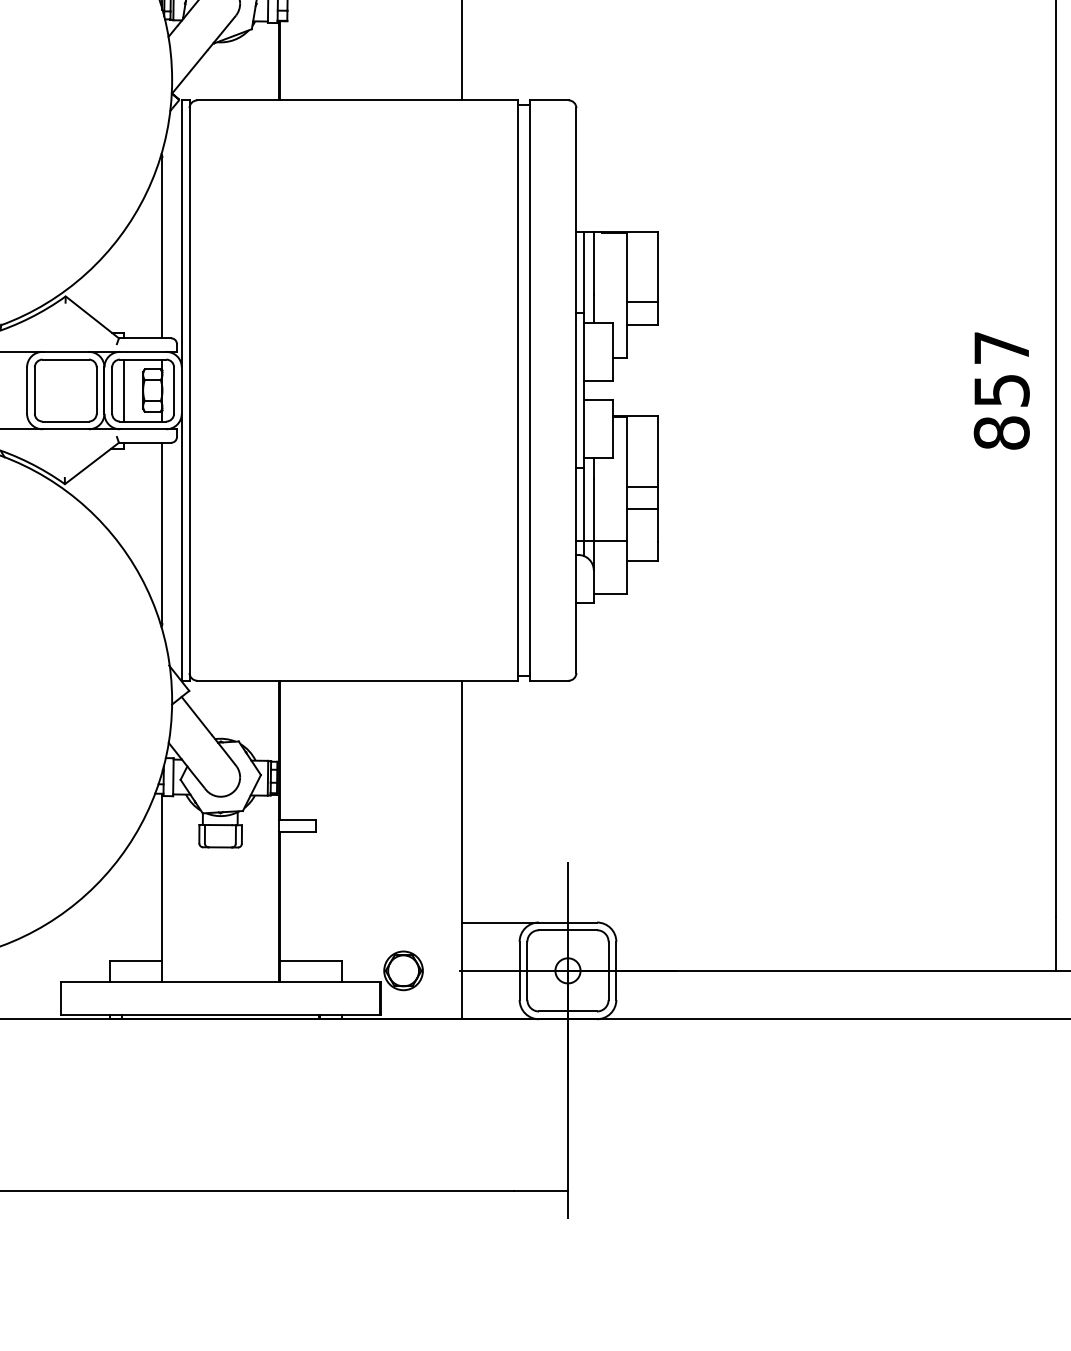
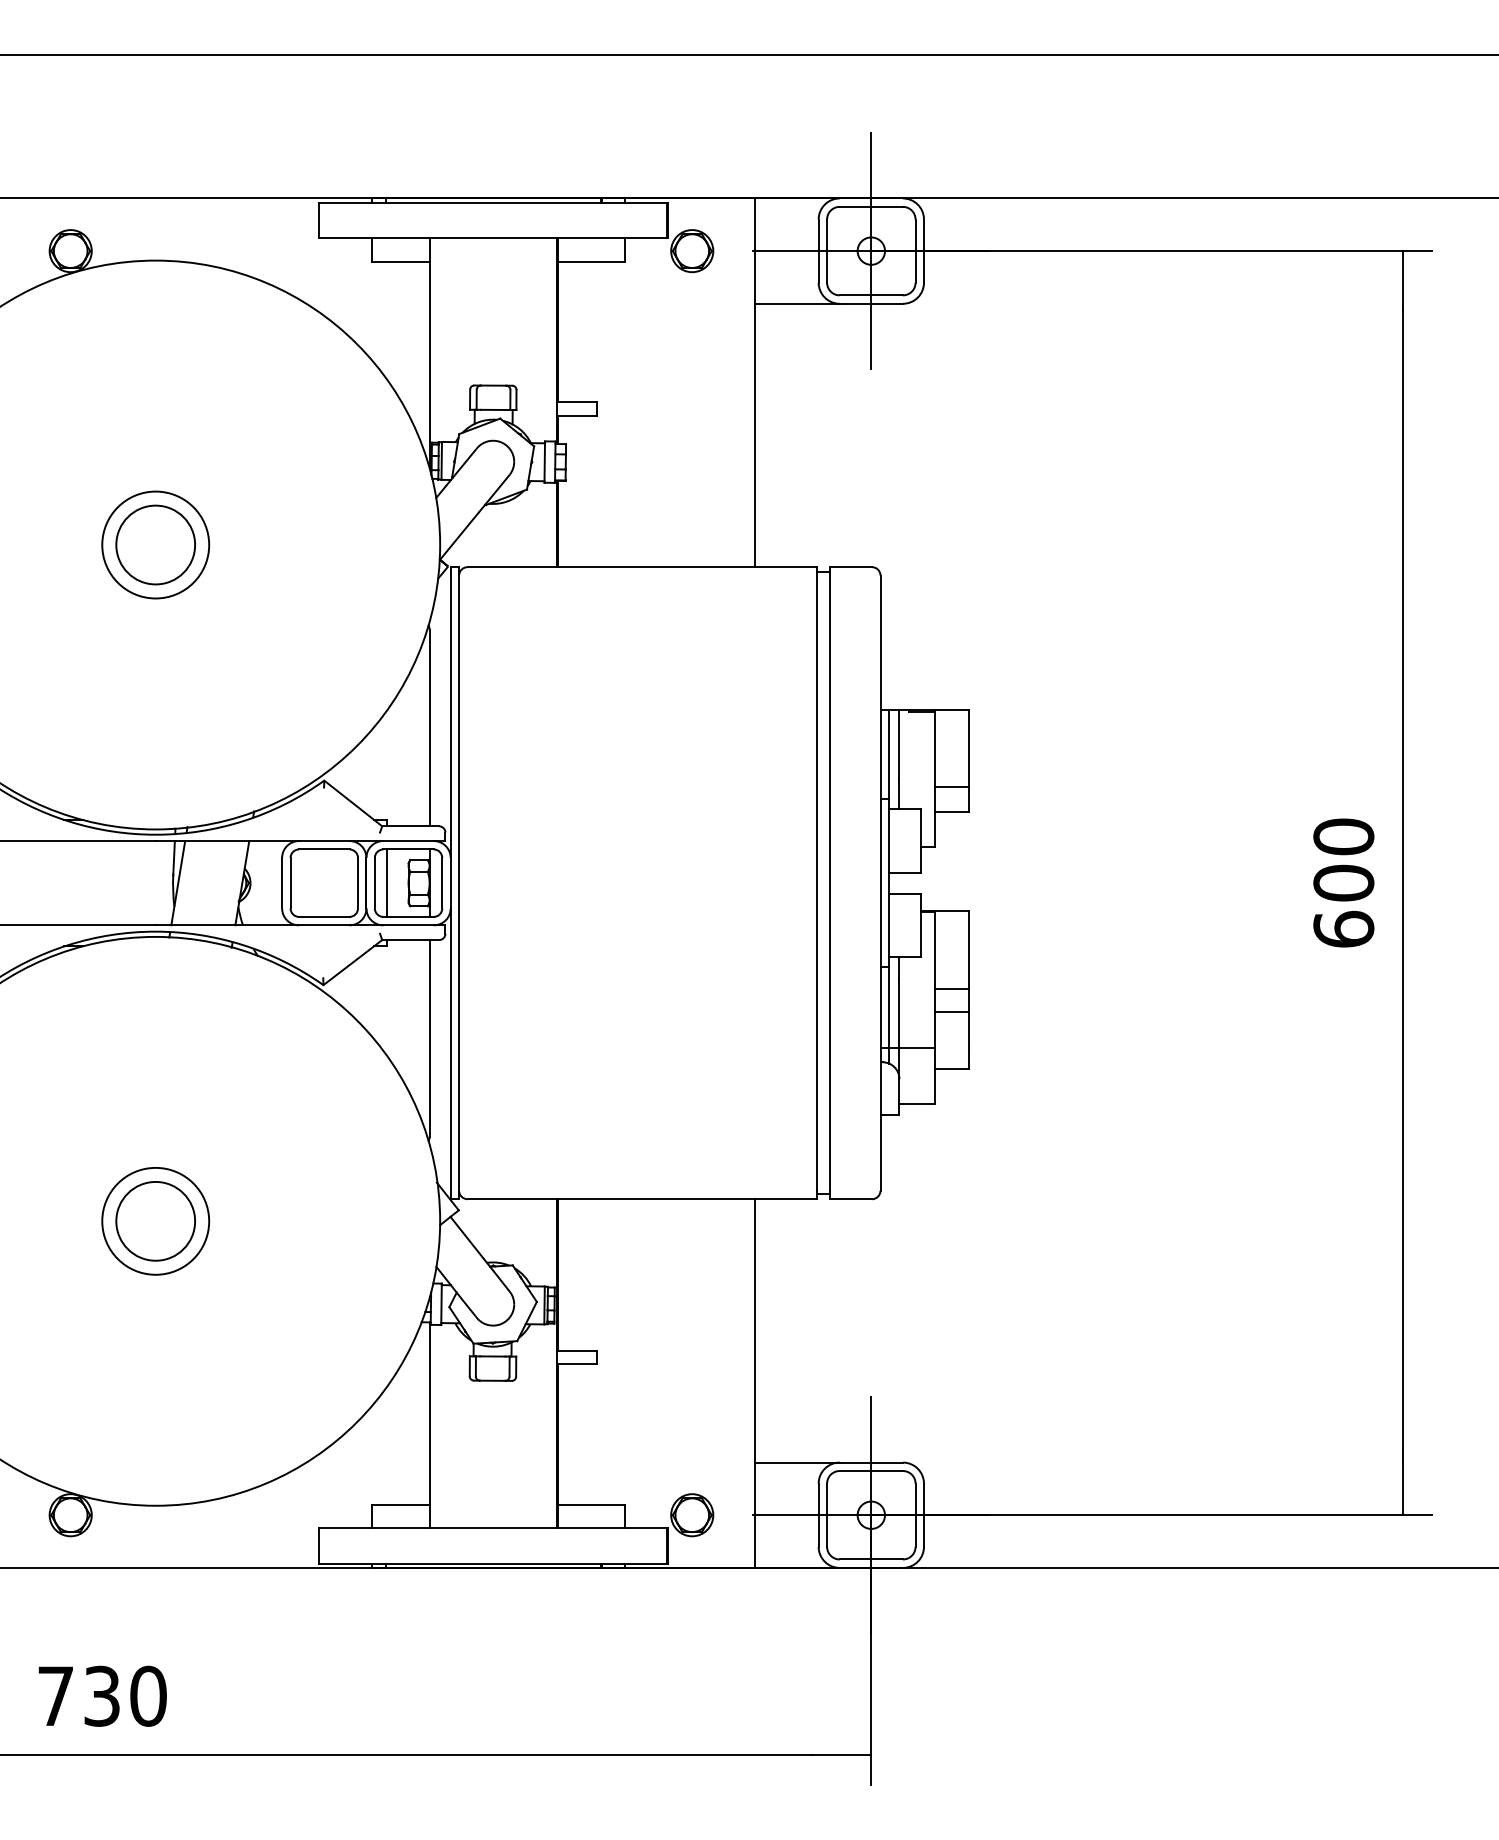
text: (1001, 389) -> (1343, 882), 857 -> 600

